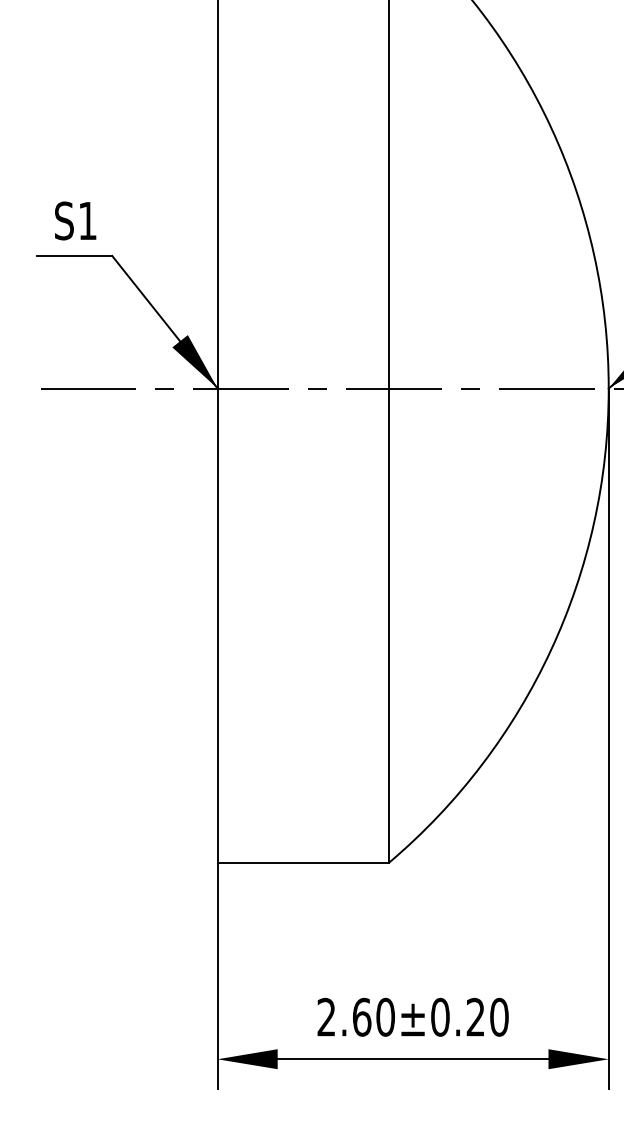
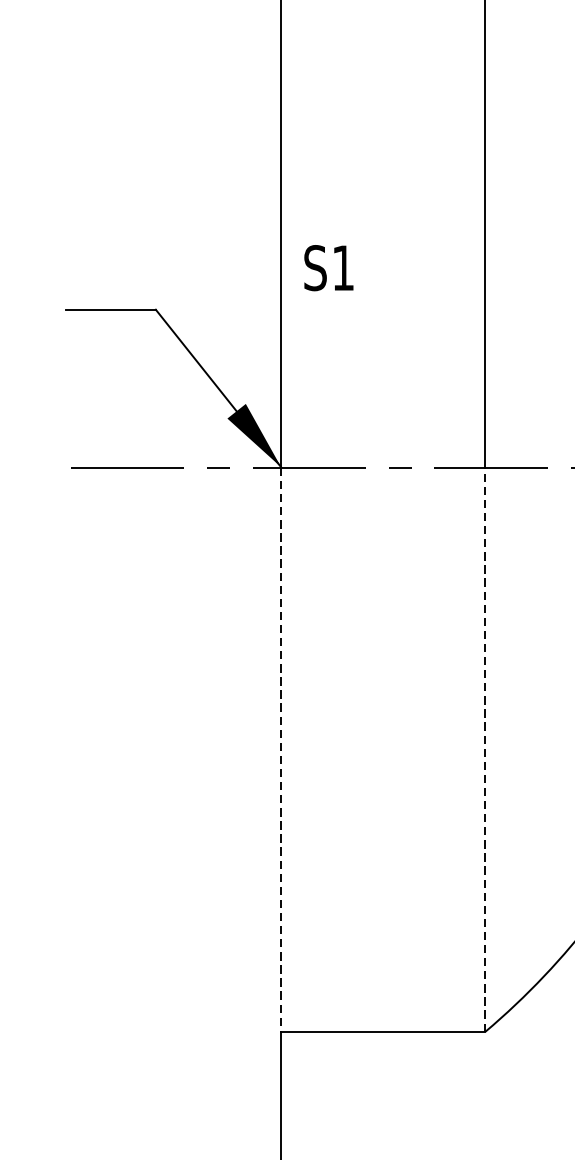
text: (75, 220) -> (328, 267), moved
line: (217, 625) -> (281, 749), solid -> dashed
line: (389, 625) -> (485, 749), solid -> dashed

